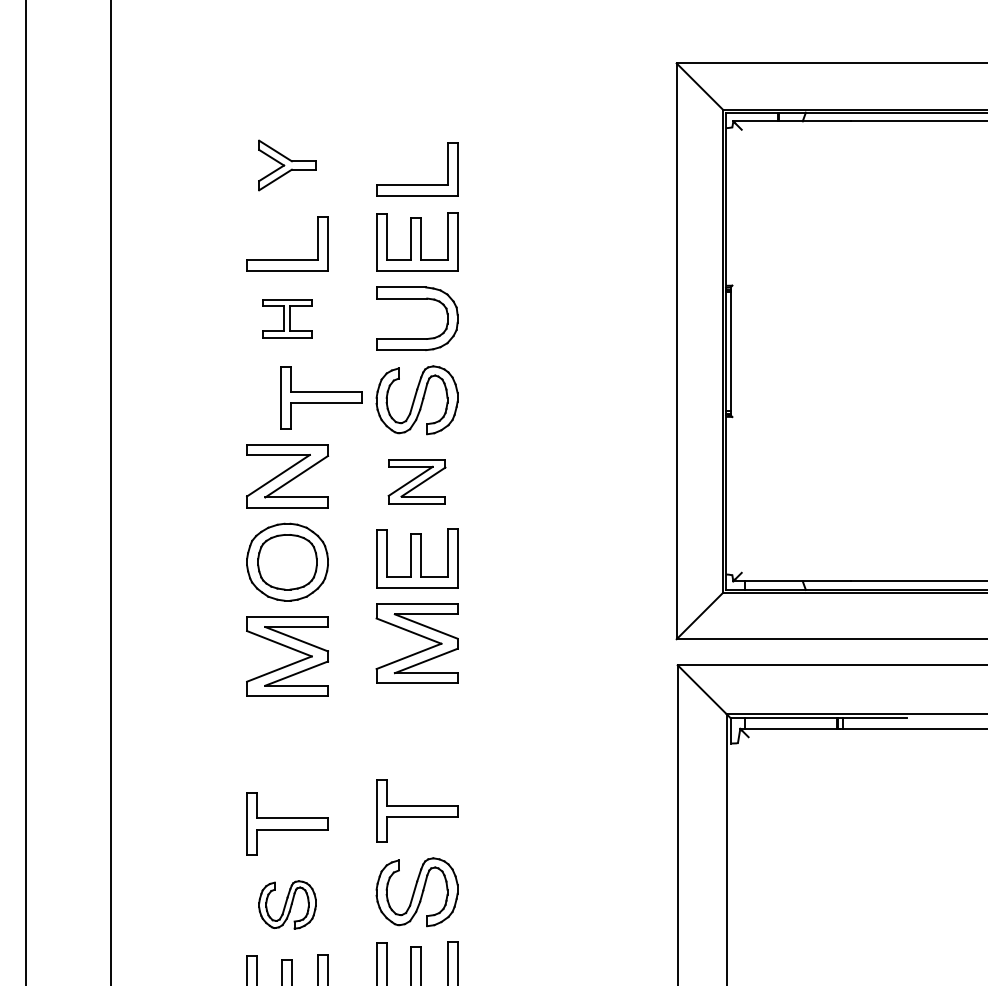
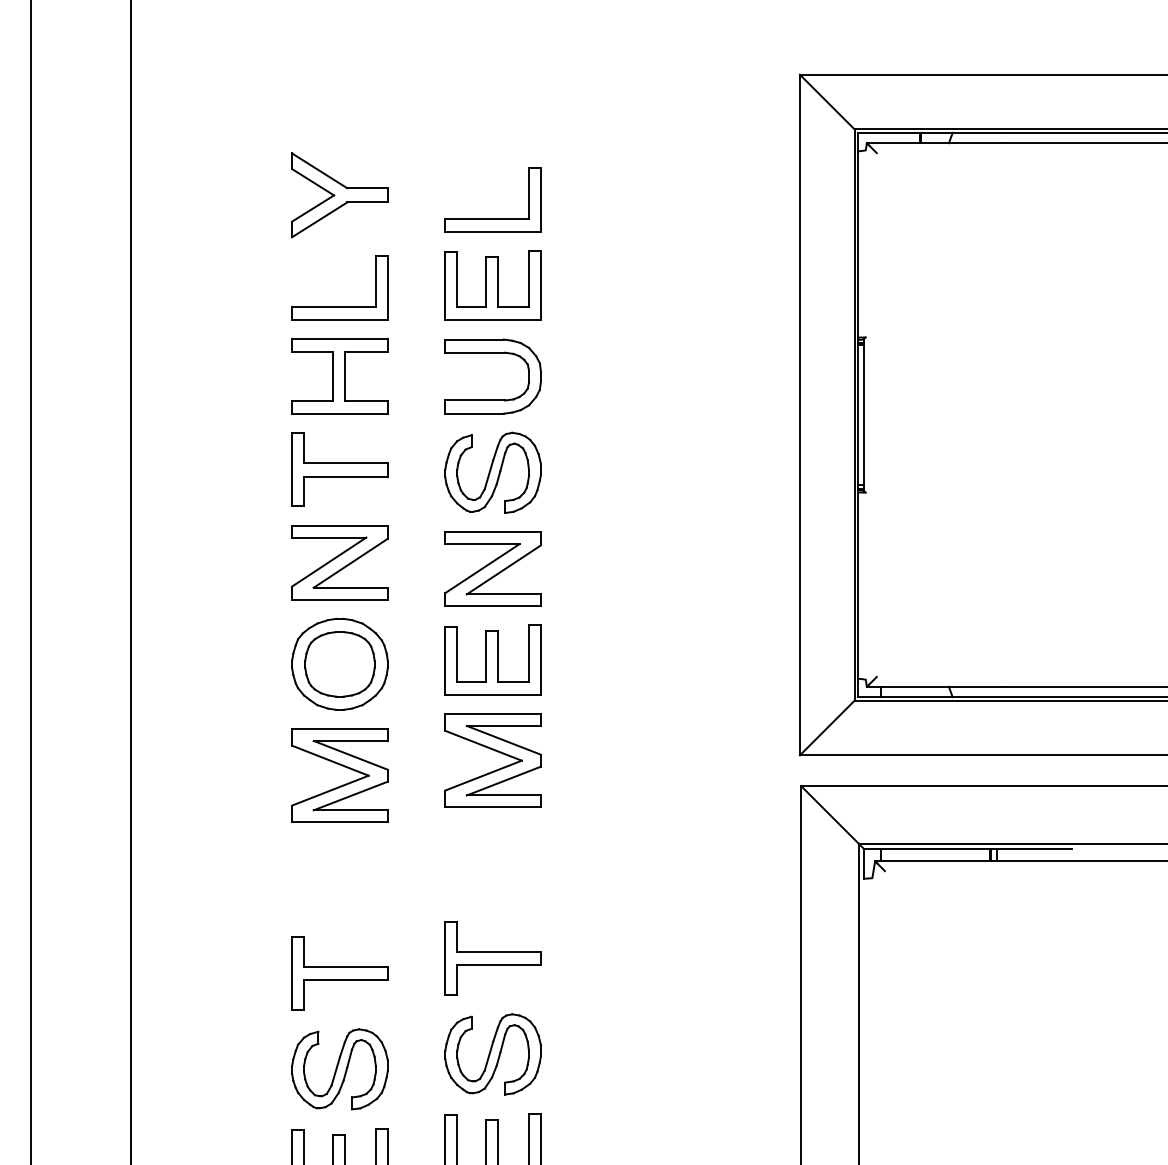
part: (287, 165) -> (339, 195), size x1.43
part: (287, 318) -> (339, 376), size x1.67
part: (320, 397) -> (339, 469), moved
part: (416, 481) -> (492, 568), size x1.43
part: (287, 905) -> (339, 1069), size x1.43

